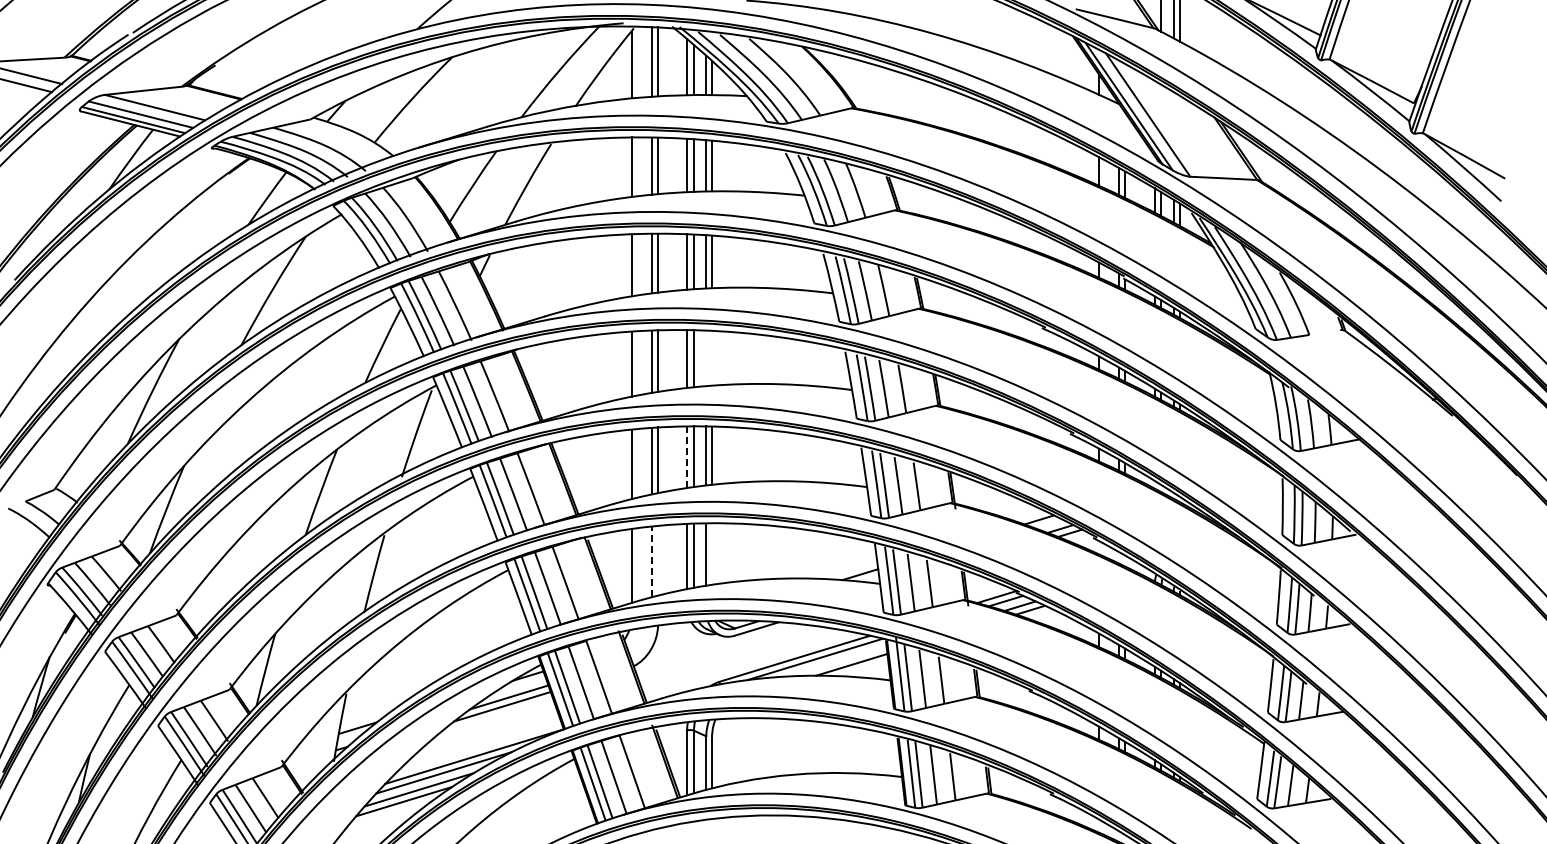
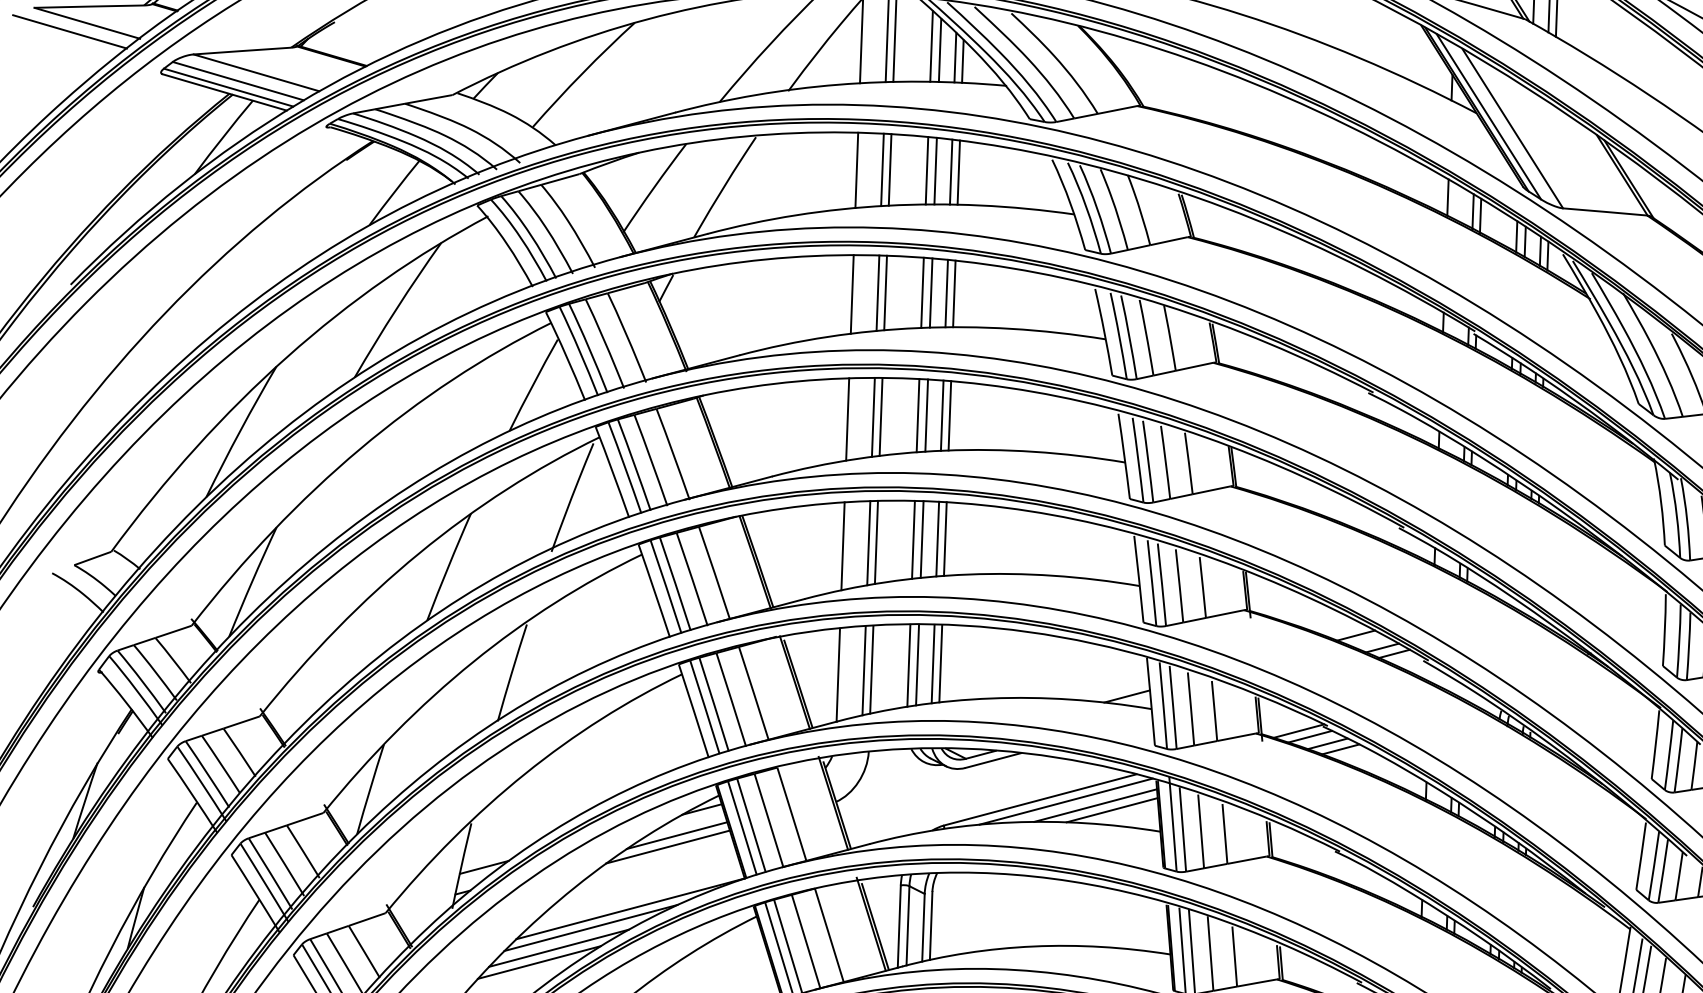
line: (712, 357) -> (950, 414), added
line: (706, 358) -> (942, 415), added
line: (687, 457) -> (913, 540), dashed -> solid
line: (712, 553) -> (941, 662), added
line: (658, 560) -> (872, 669), added
line: (652, 561) -> (864, 670), dashed -> solid
line: (838, 661) -> (1095, 805), added

